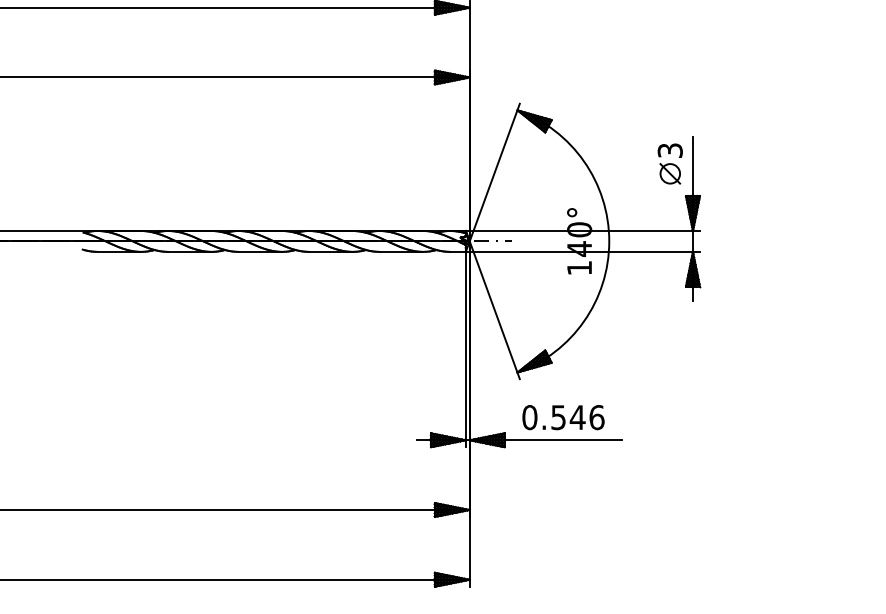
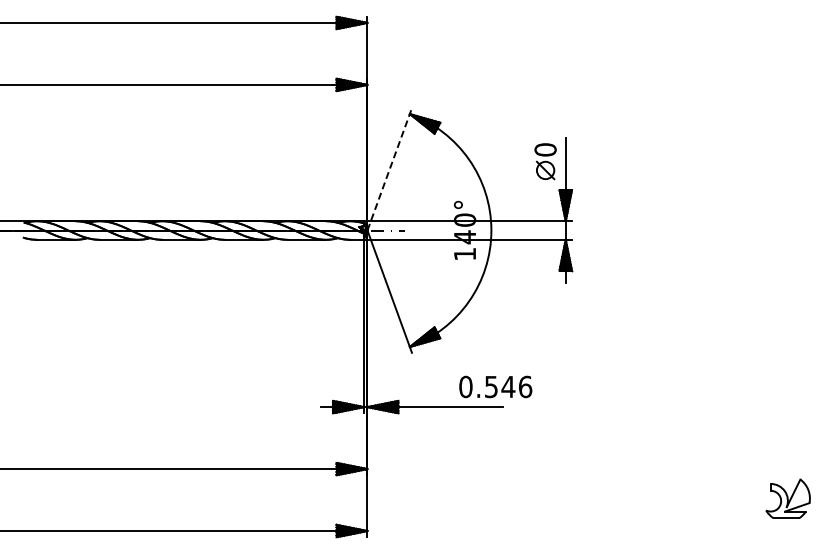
text: (670, 150) -> (545, 149), 3 -> 0
line: (494, 171) -> (389, 168), solid -> dashed
text: (563, 417) -> (495, 386), moved

